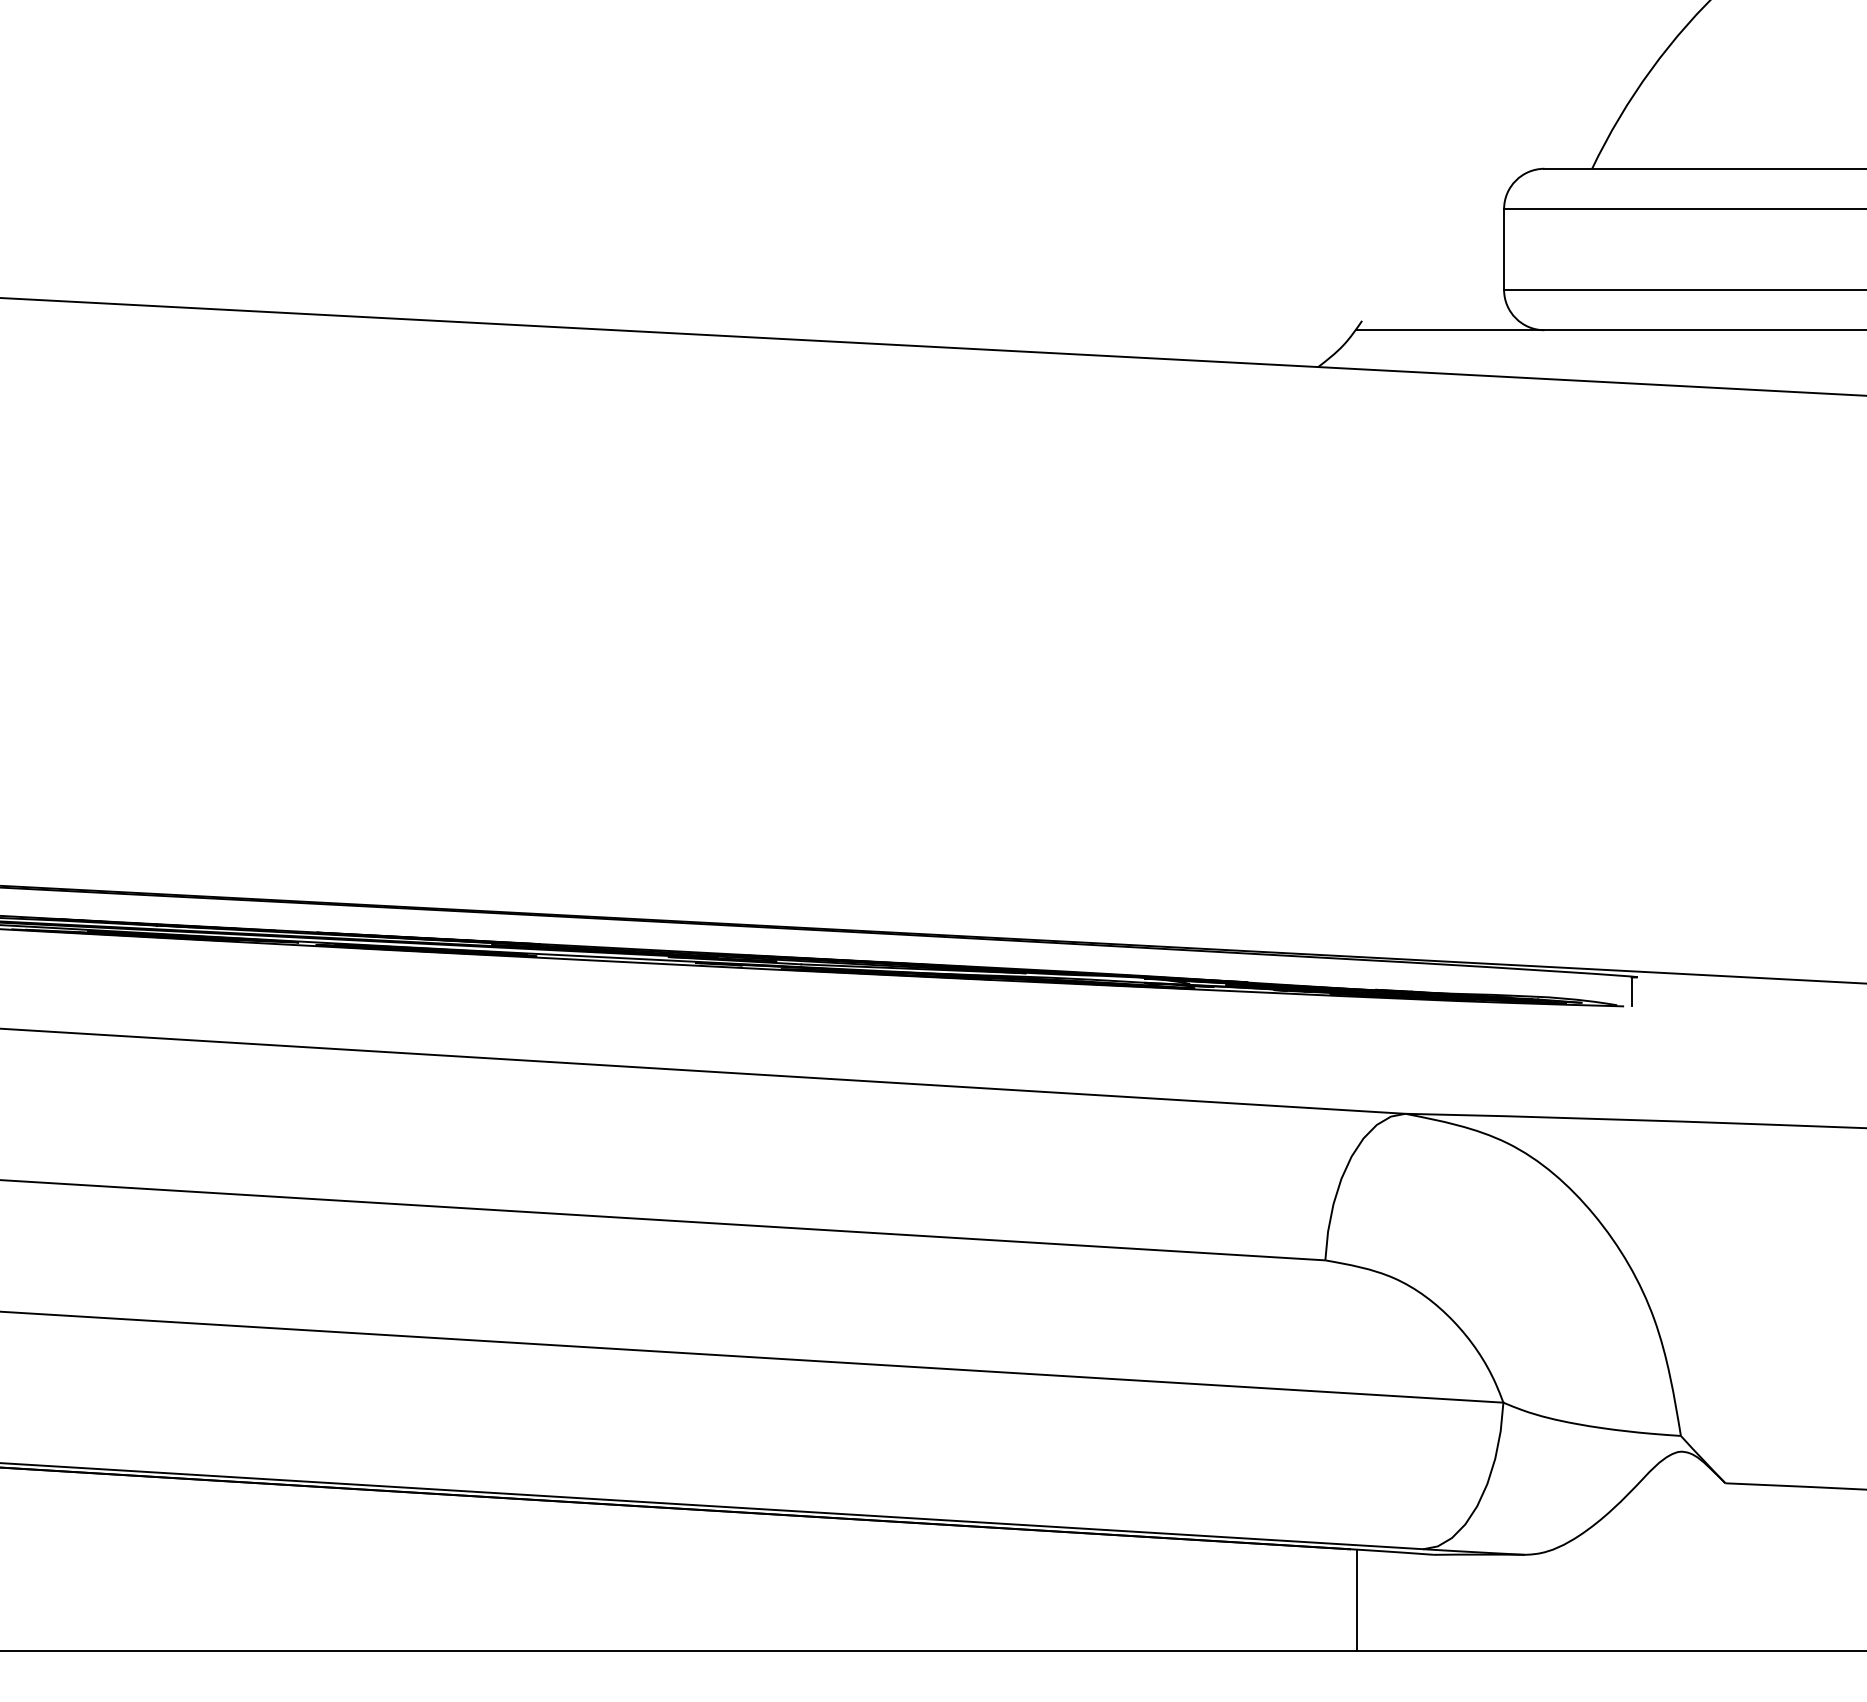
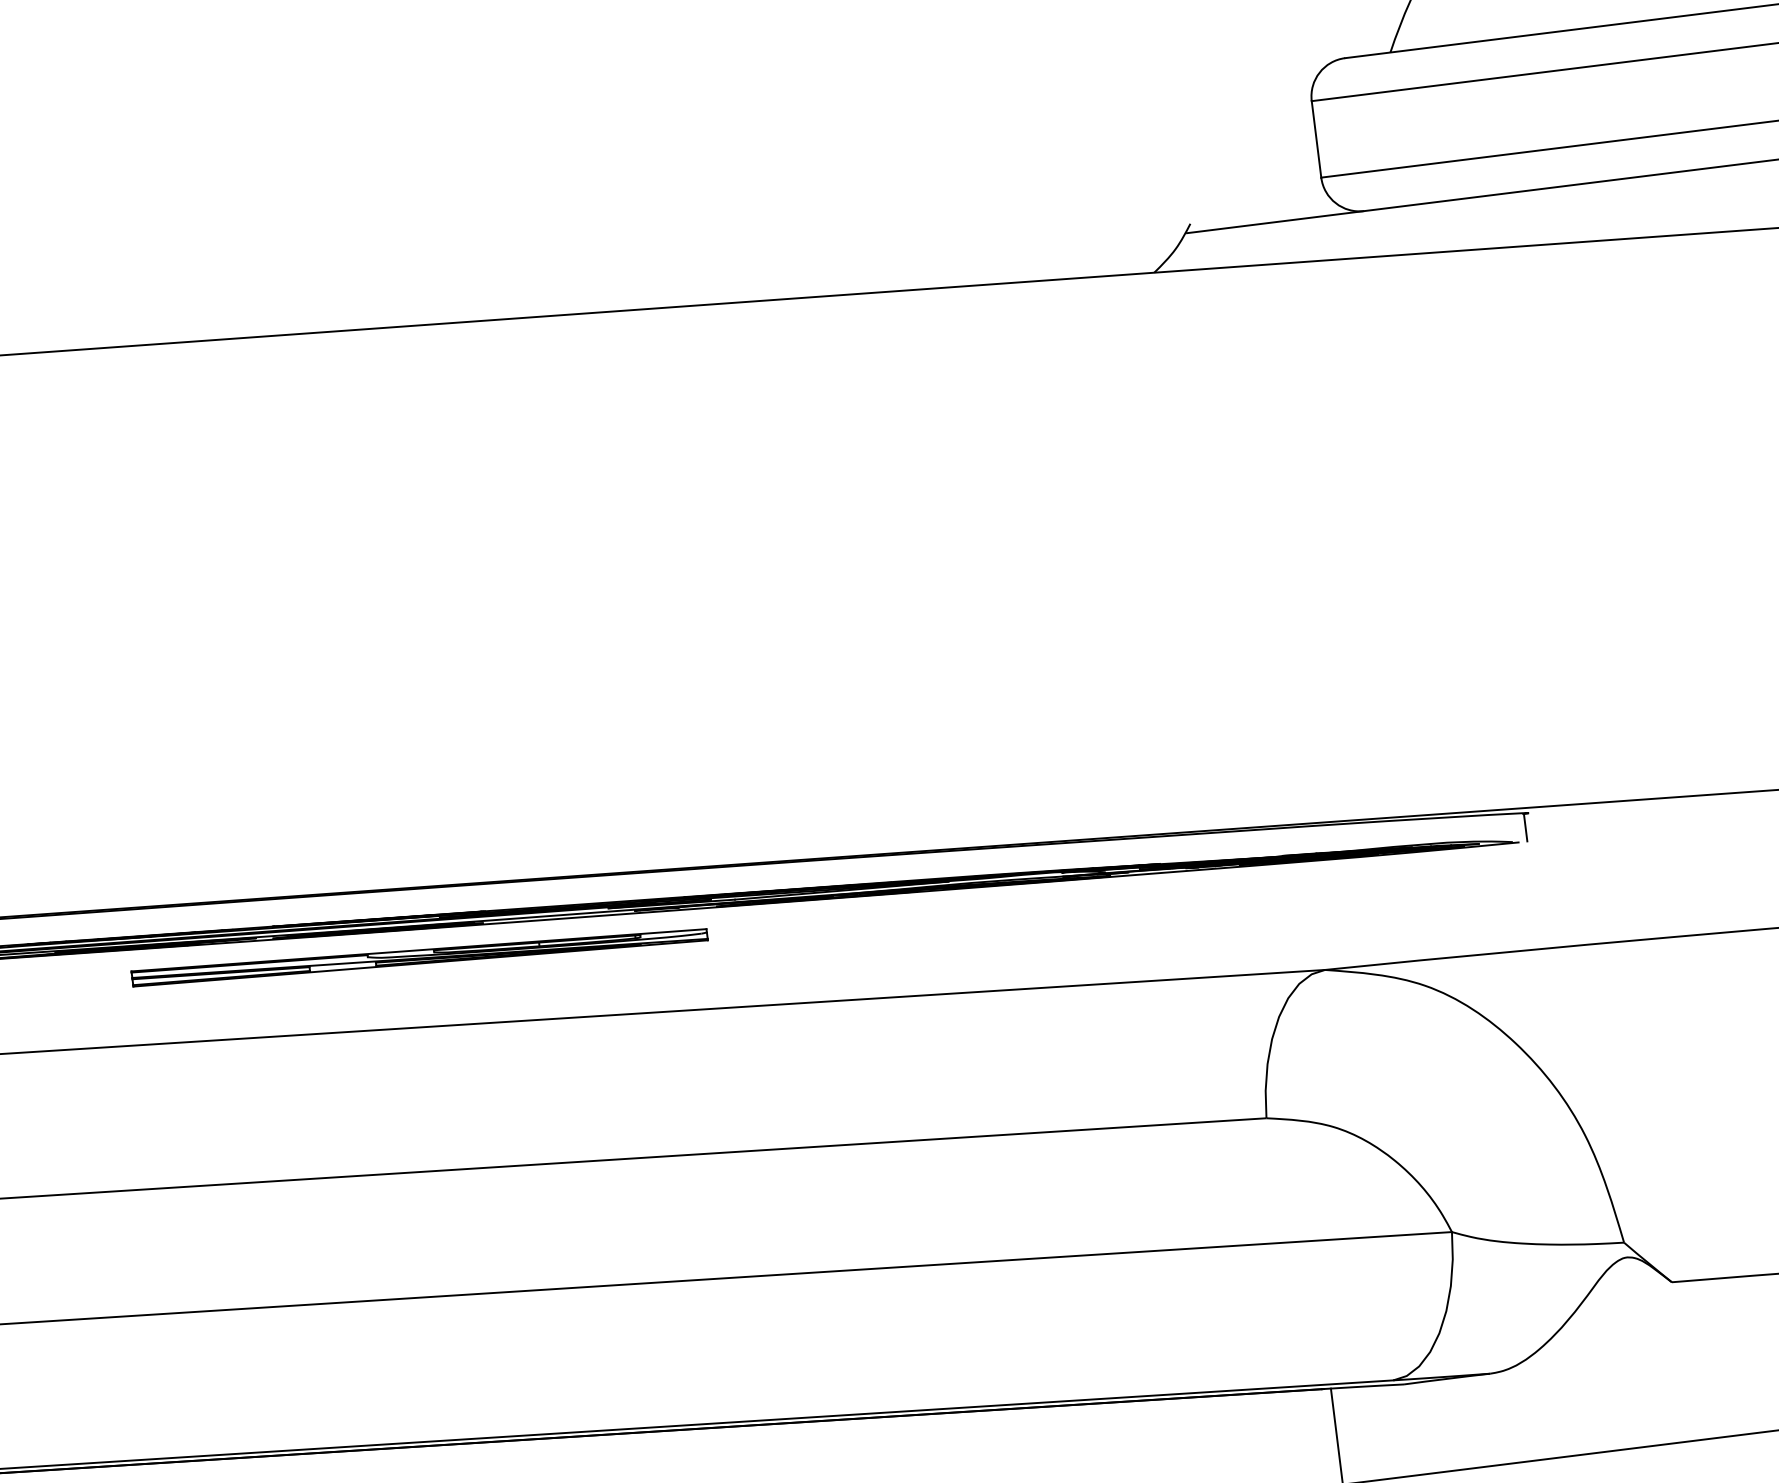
part: (465, 981) -> (418, 955), added

